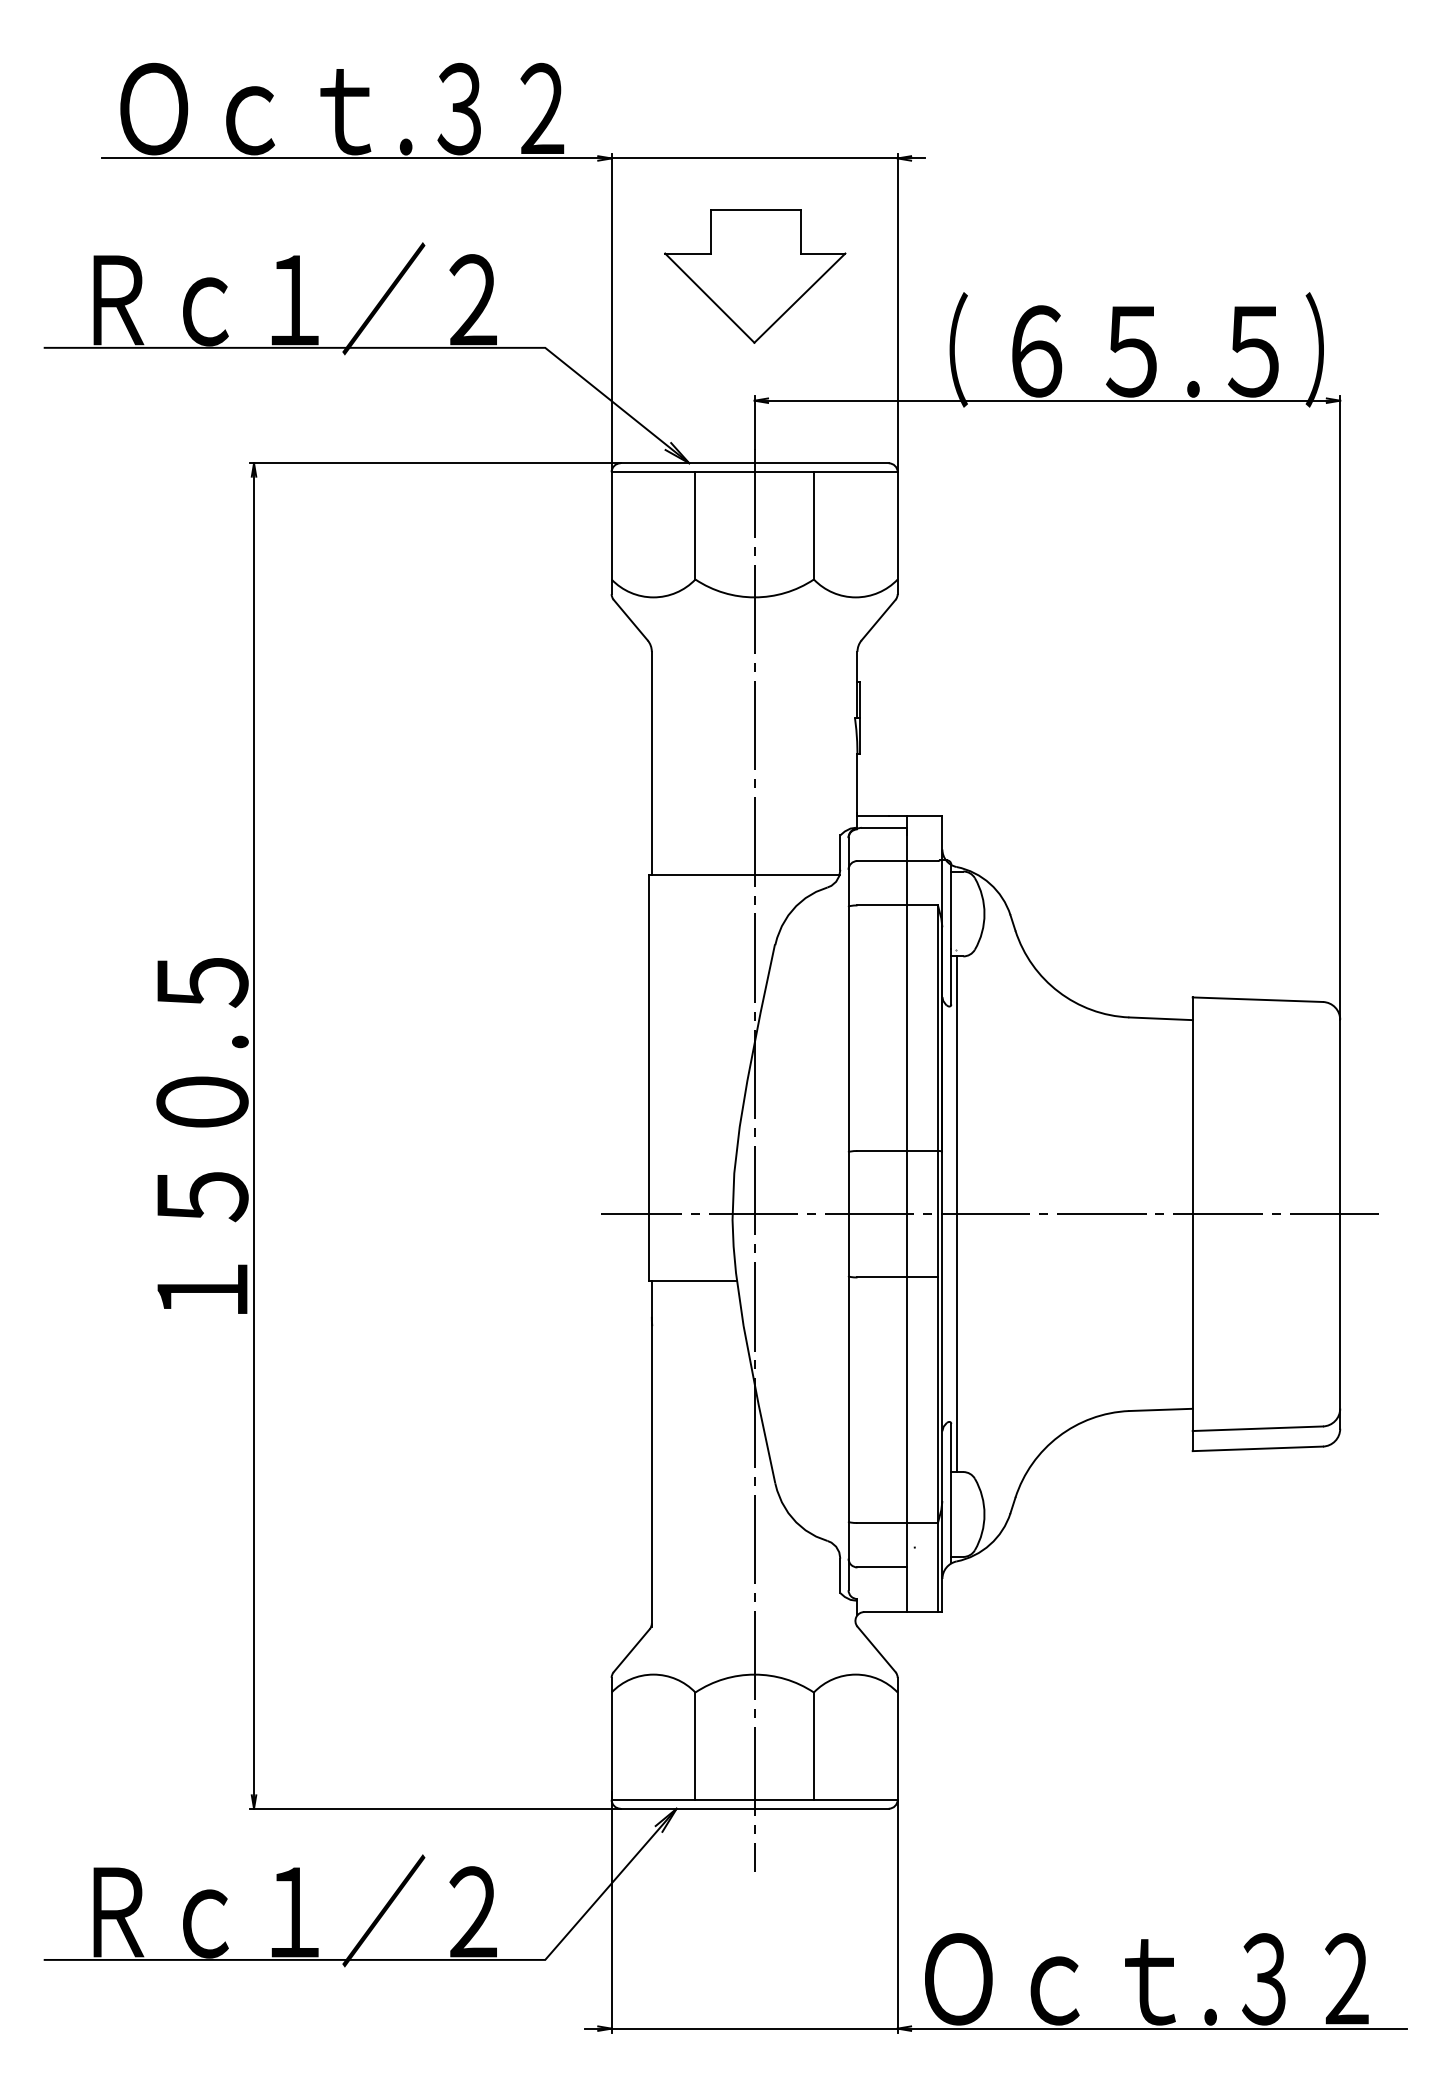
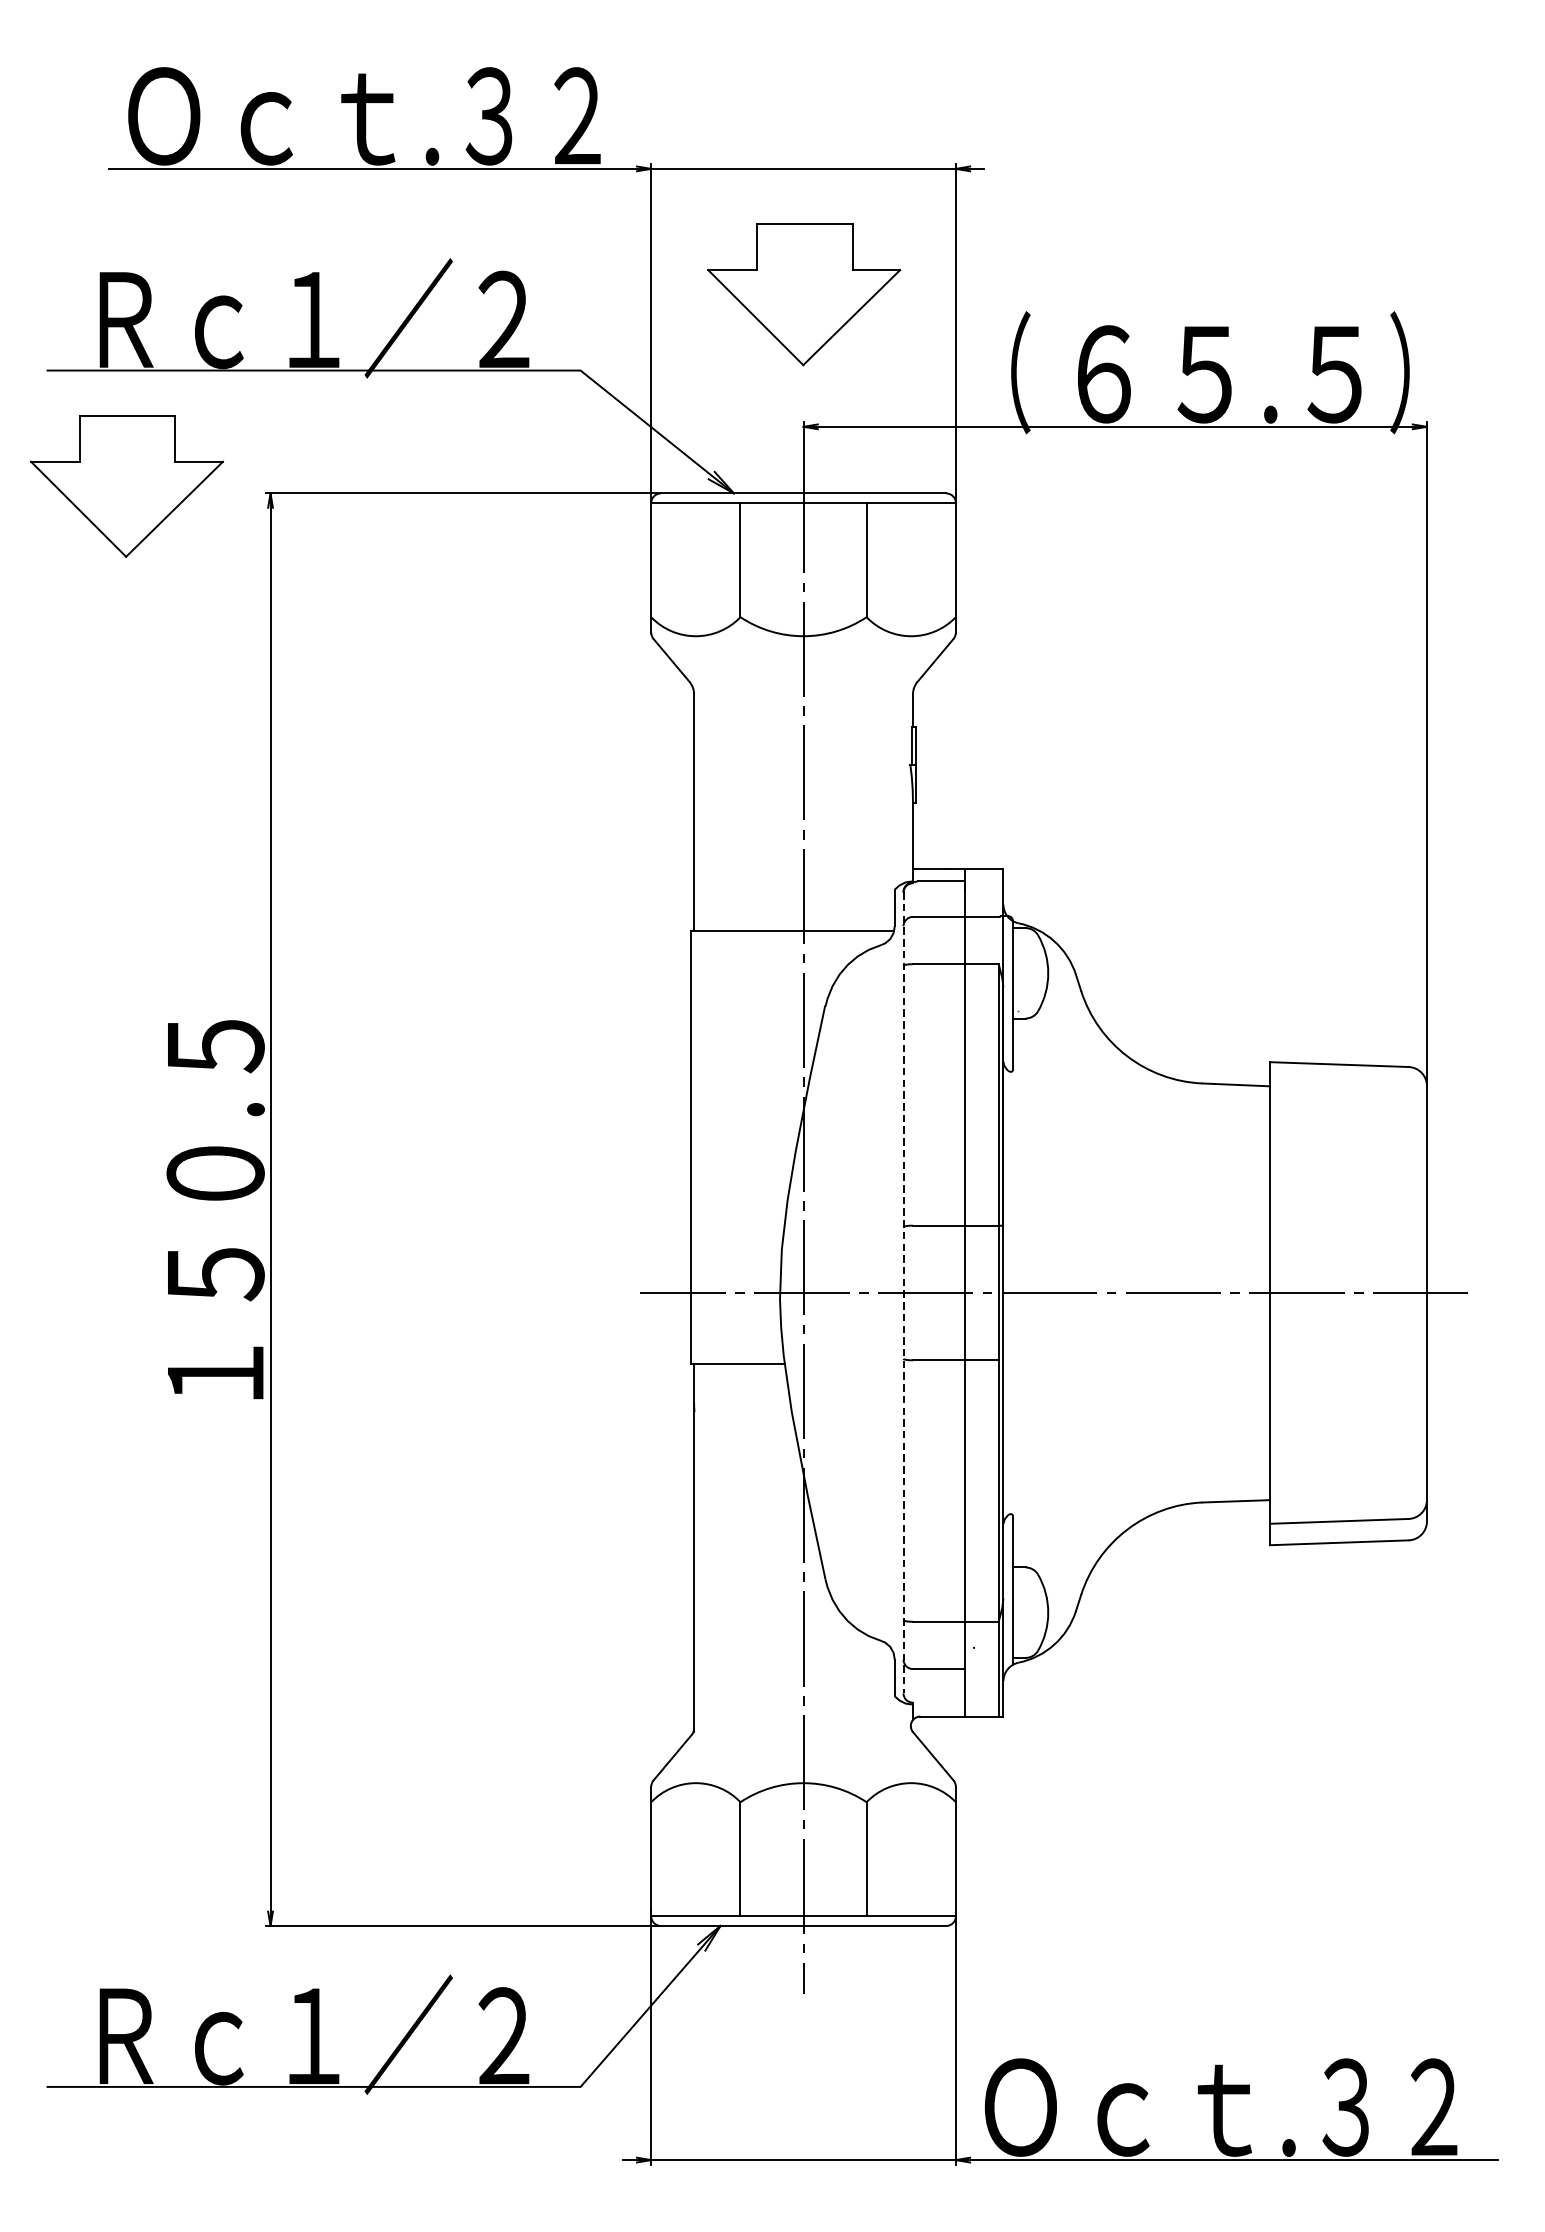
part: (119, 456) -> (127, 486), added
line: (848, 1214) -> (903, 1293), solid -> dashed
line: (956, 1214) -> (1018, 1293), removed

